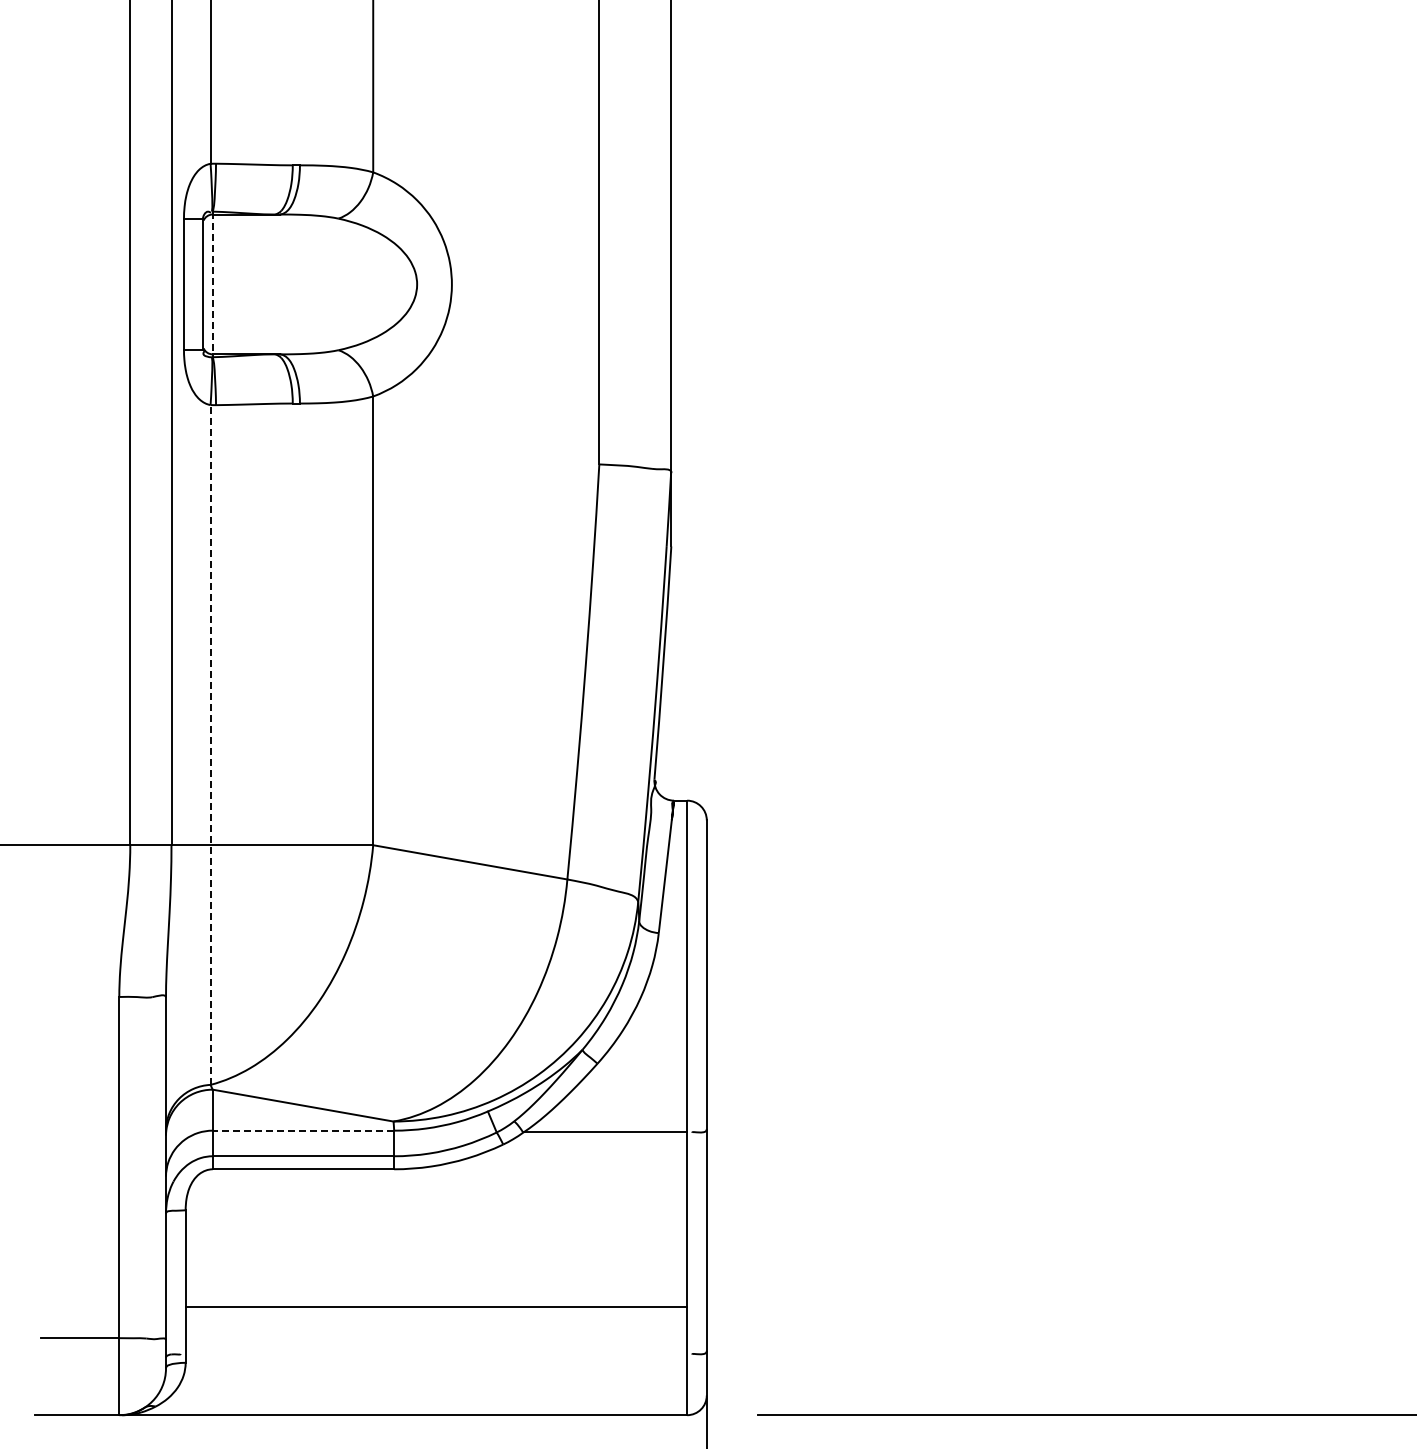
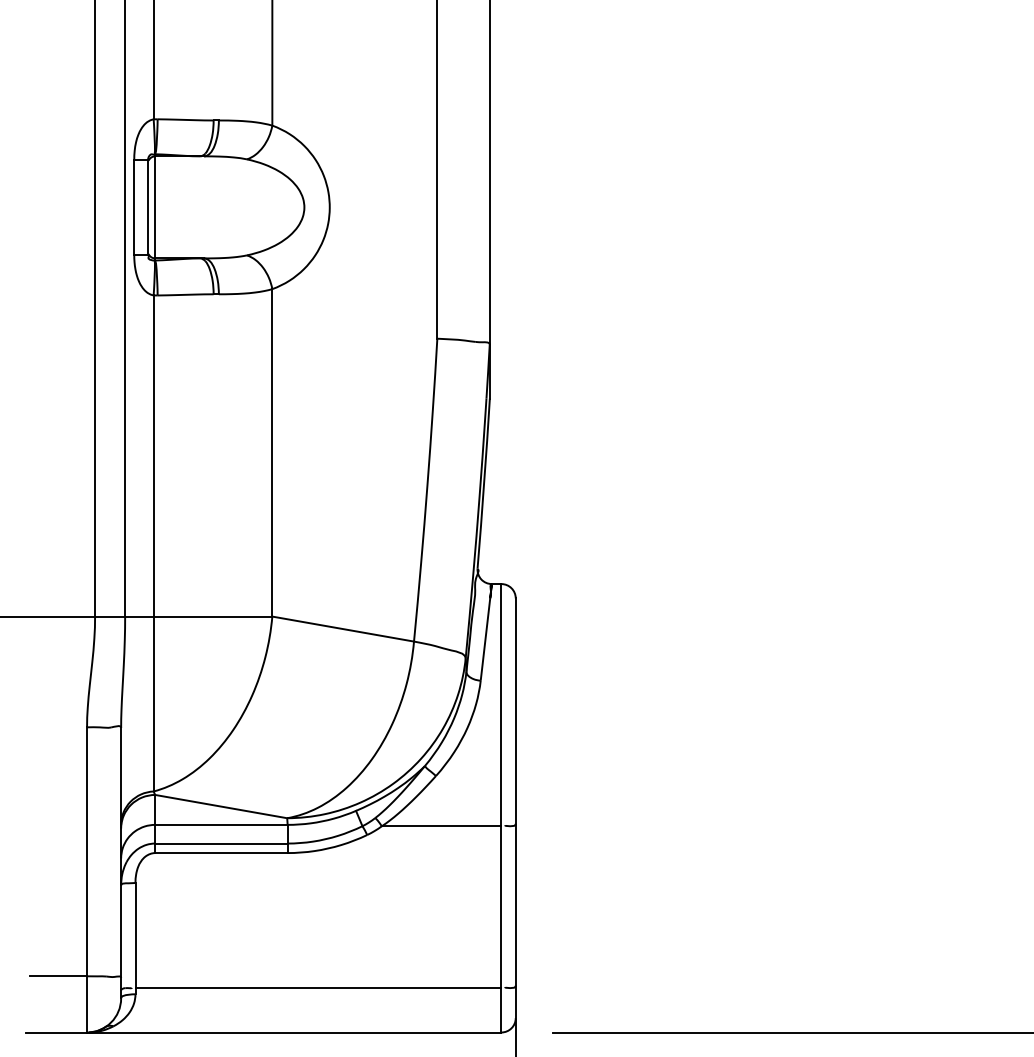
line: (212, 284) -> (155, 207), dashed -> solid
line: (210, 744) -> (153, 543), dashed -> solid
line: (303, 1130) -> (221, 824), dashed -> solid
line: (436, 1307) -> (318, 988), moved

